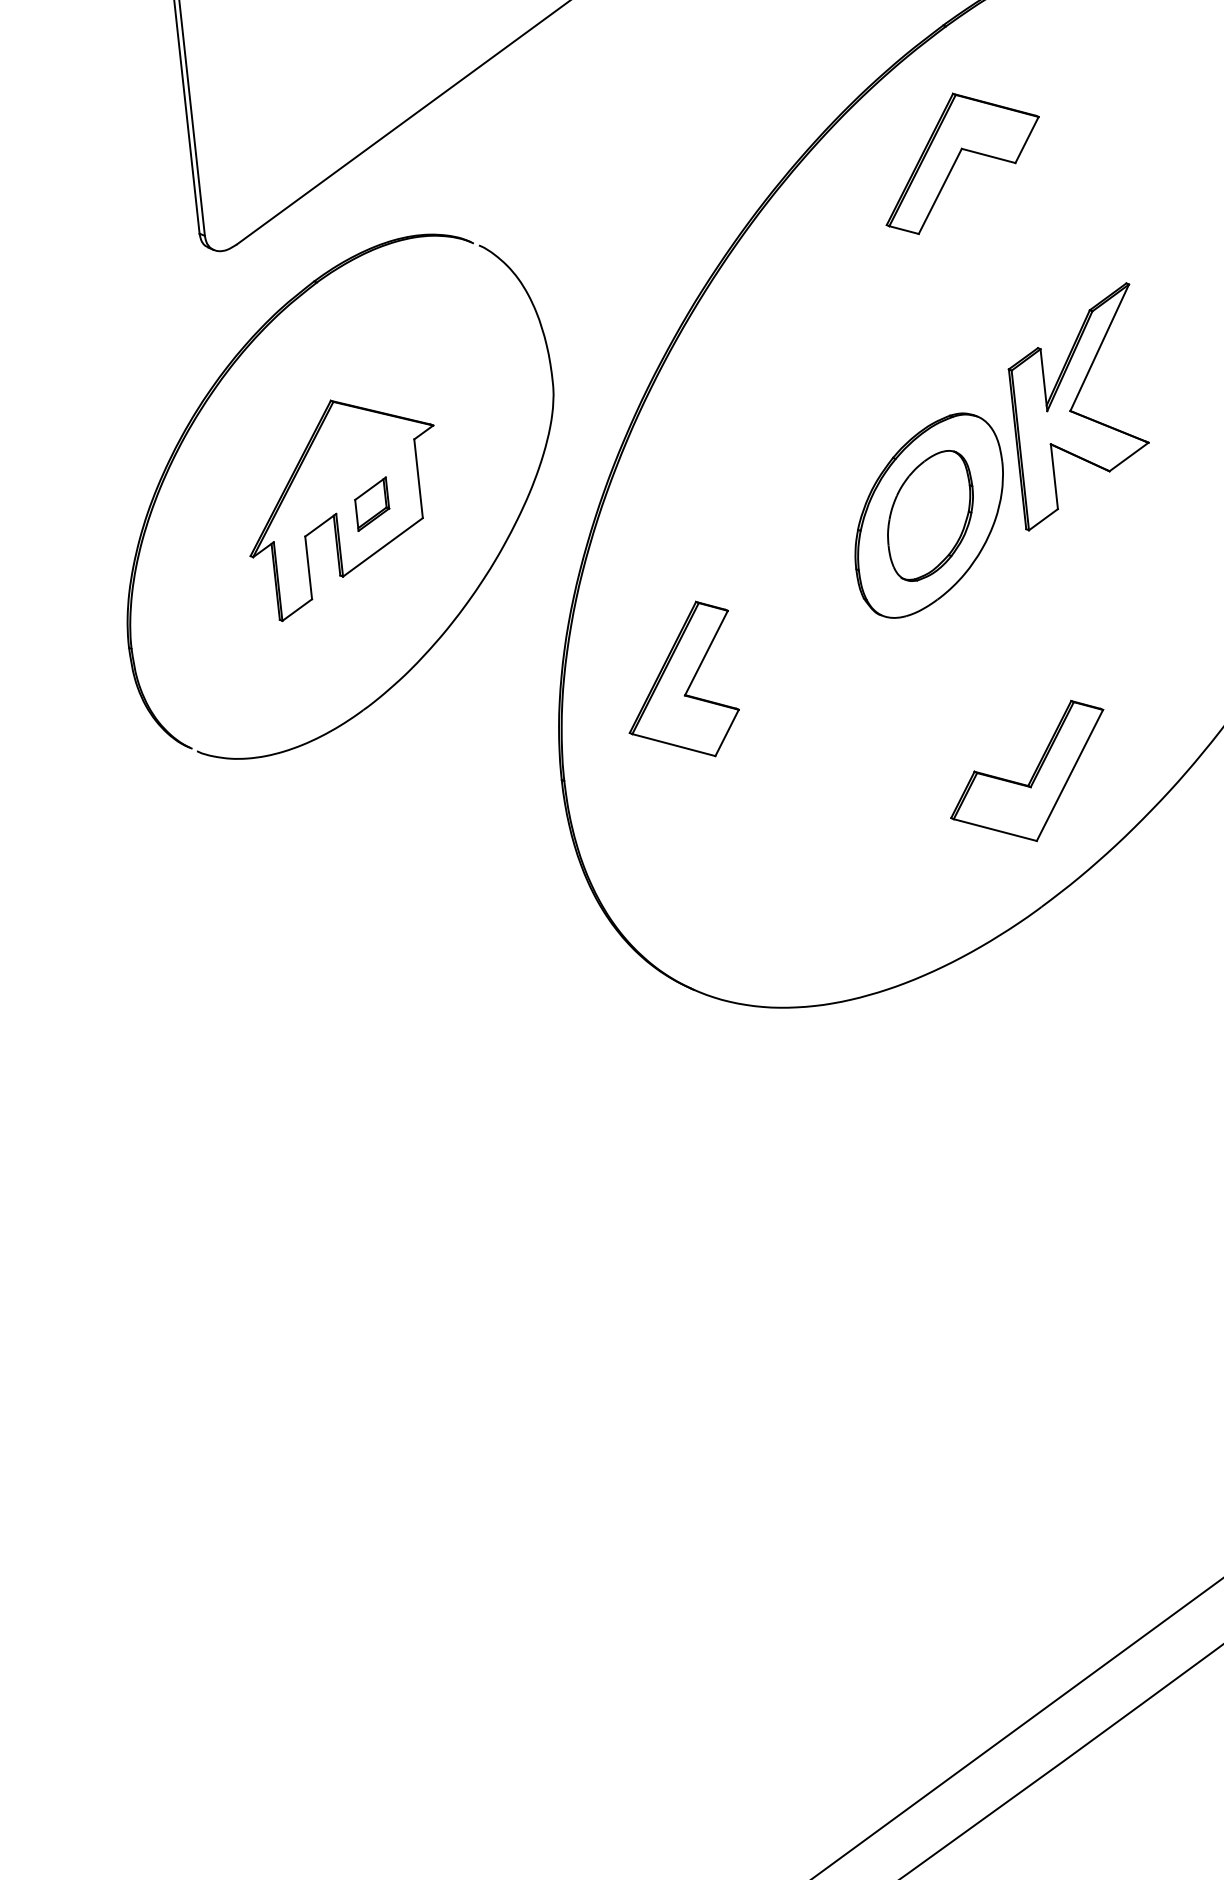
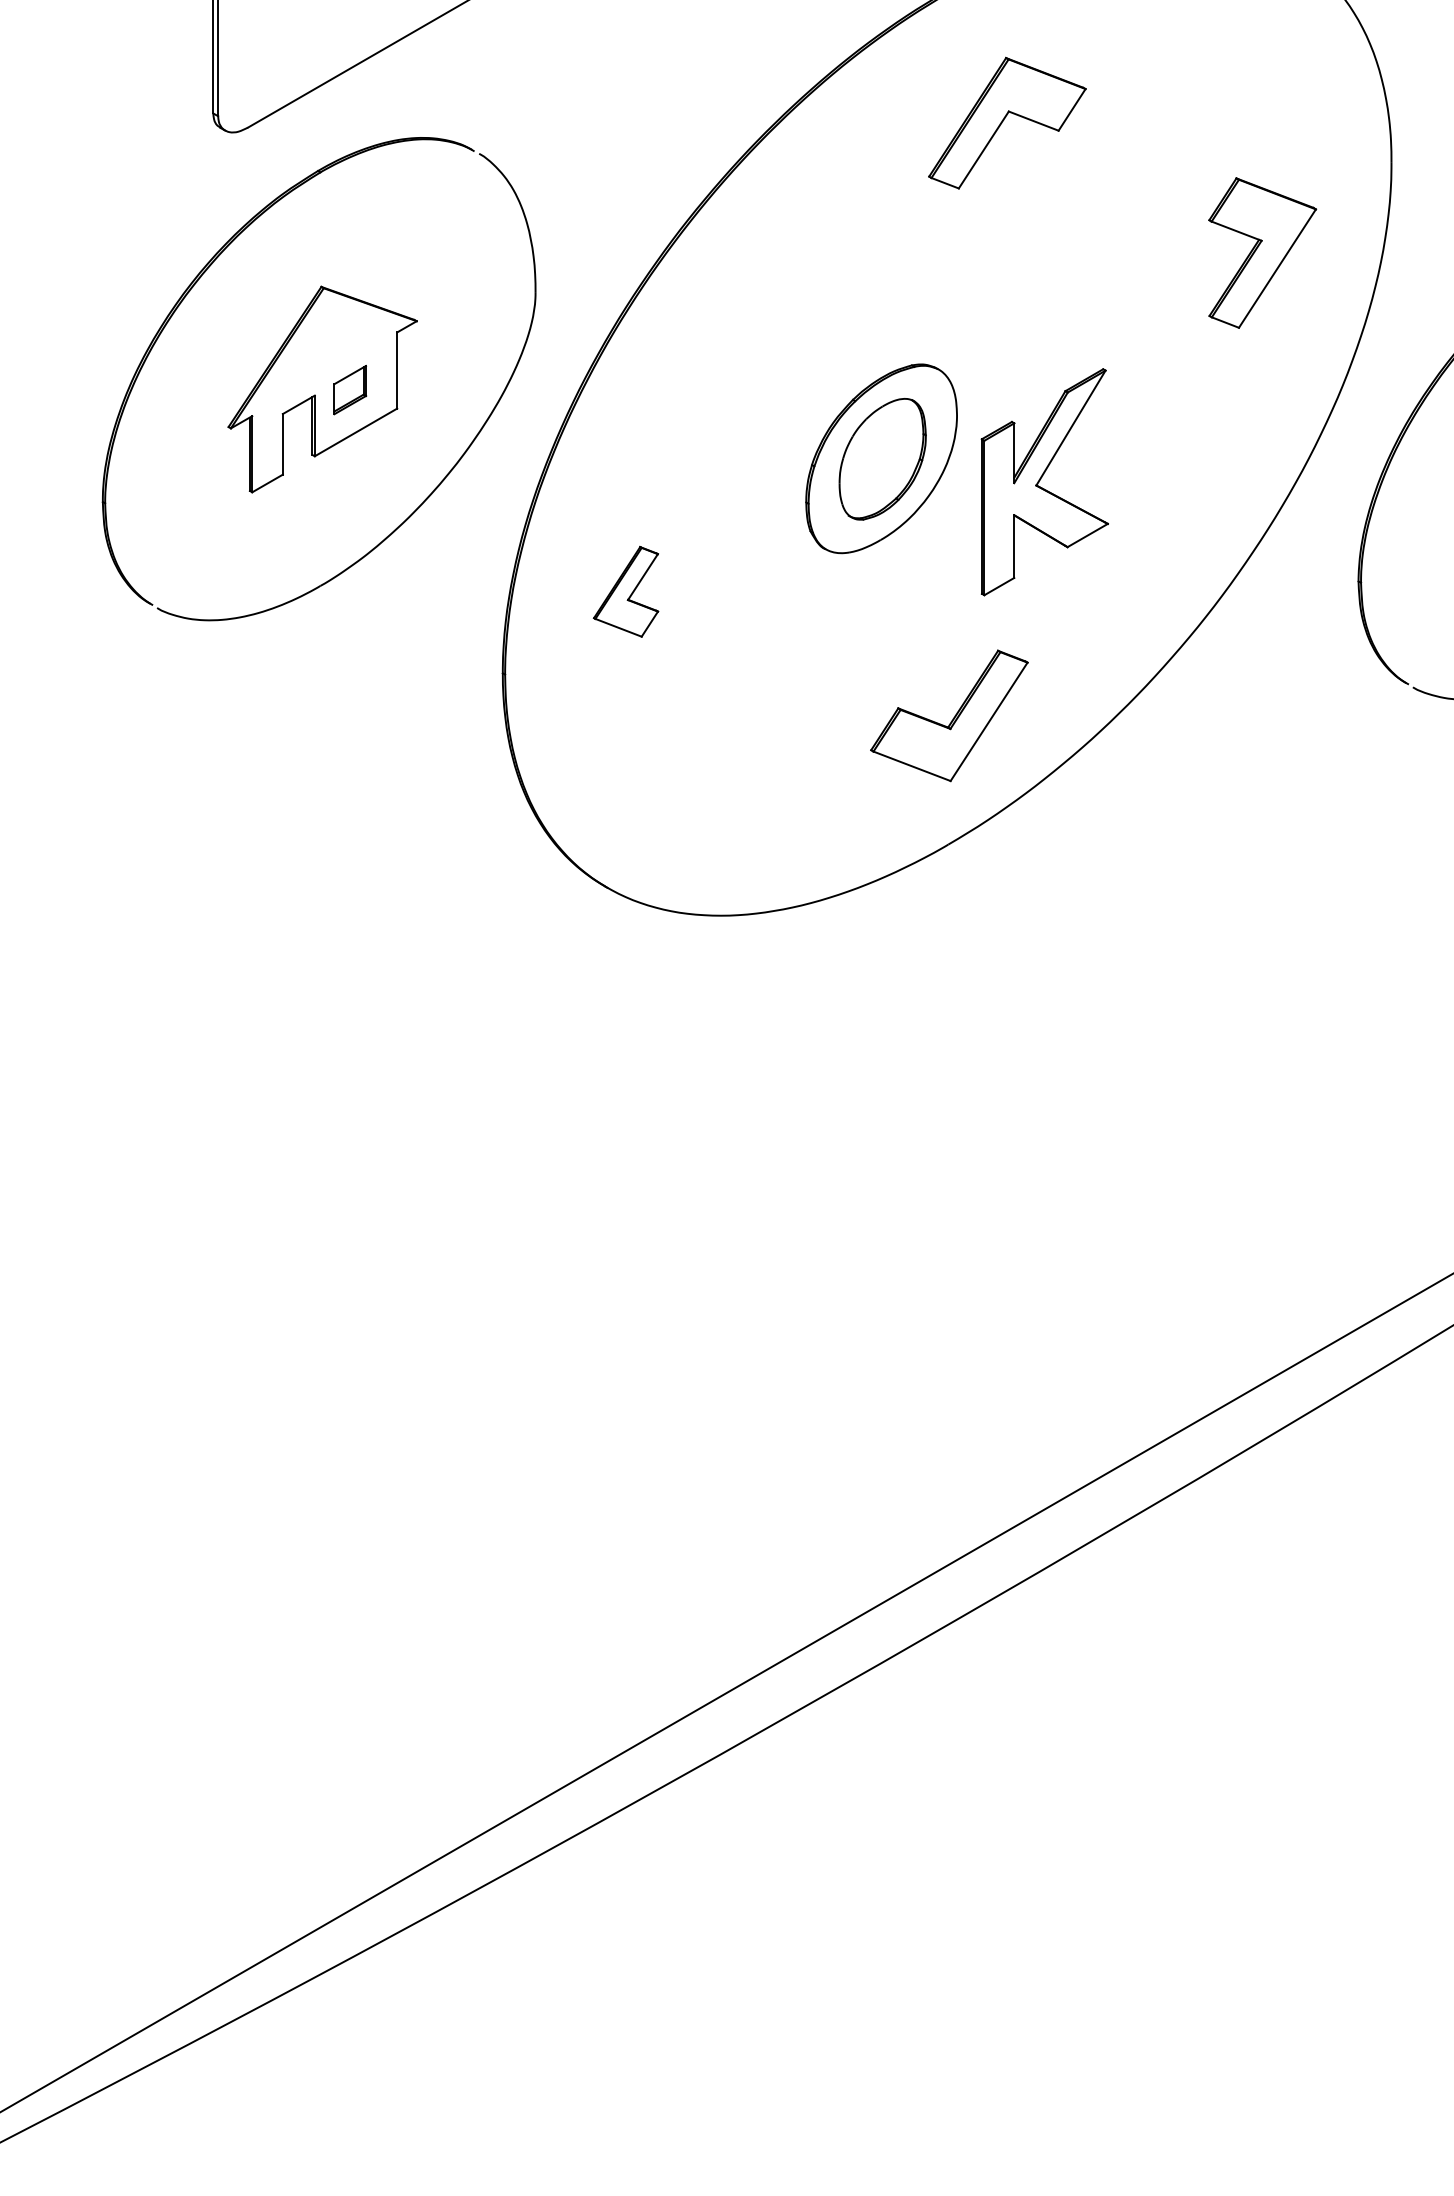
part: (961, 160) -> (1007, 122), moved
part: (1078, 407) -> (1044, 482), moved
part: (679, 681) -> (625, 591), size x0.6

